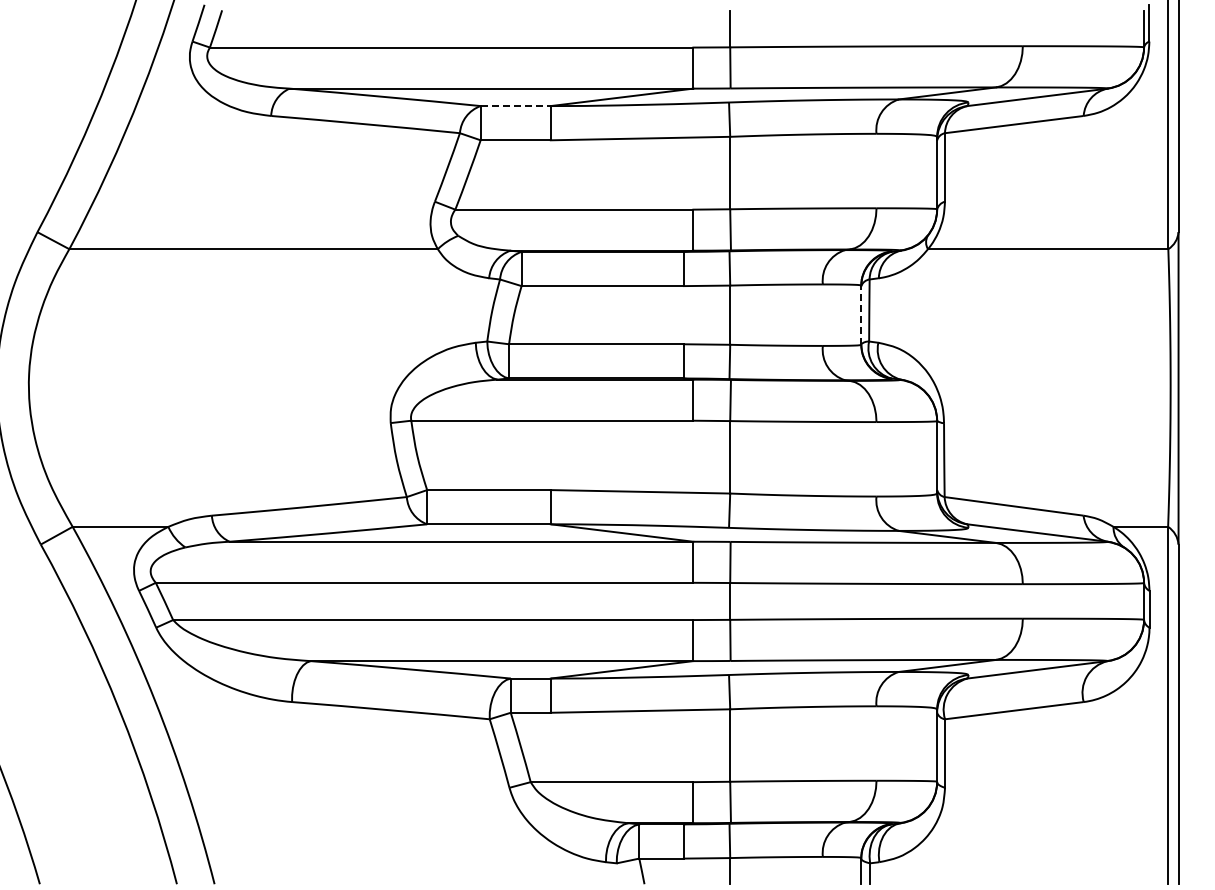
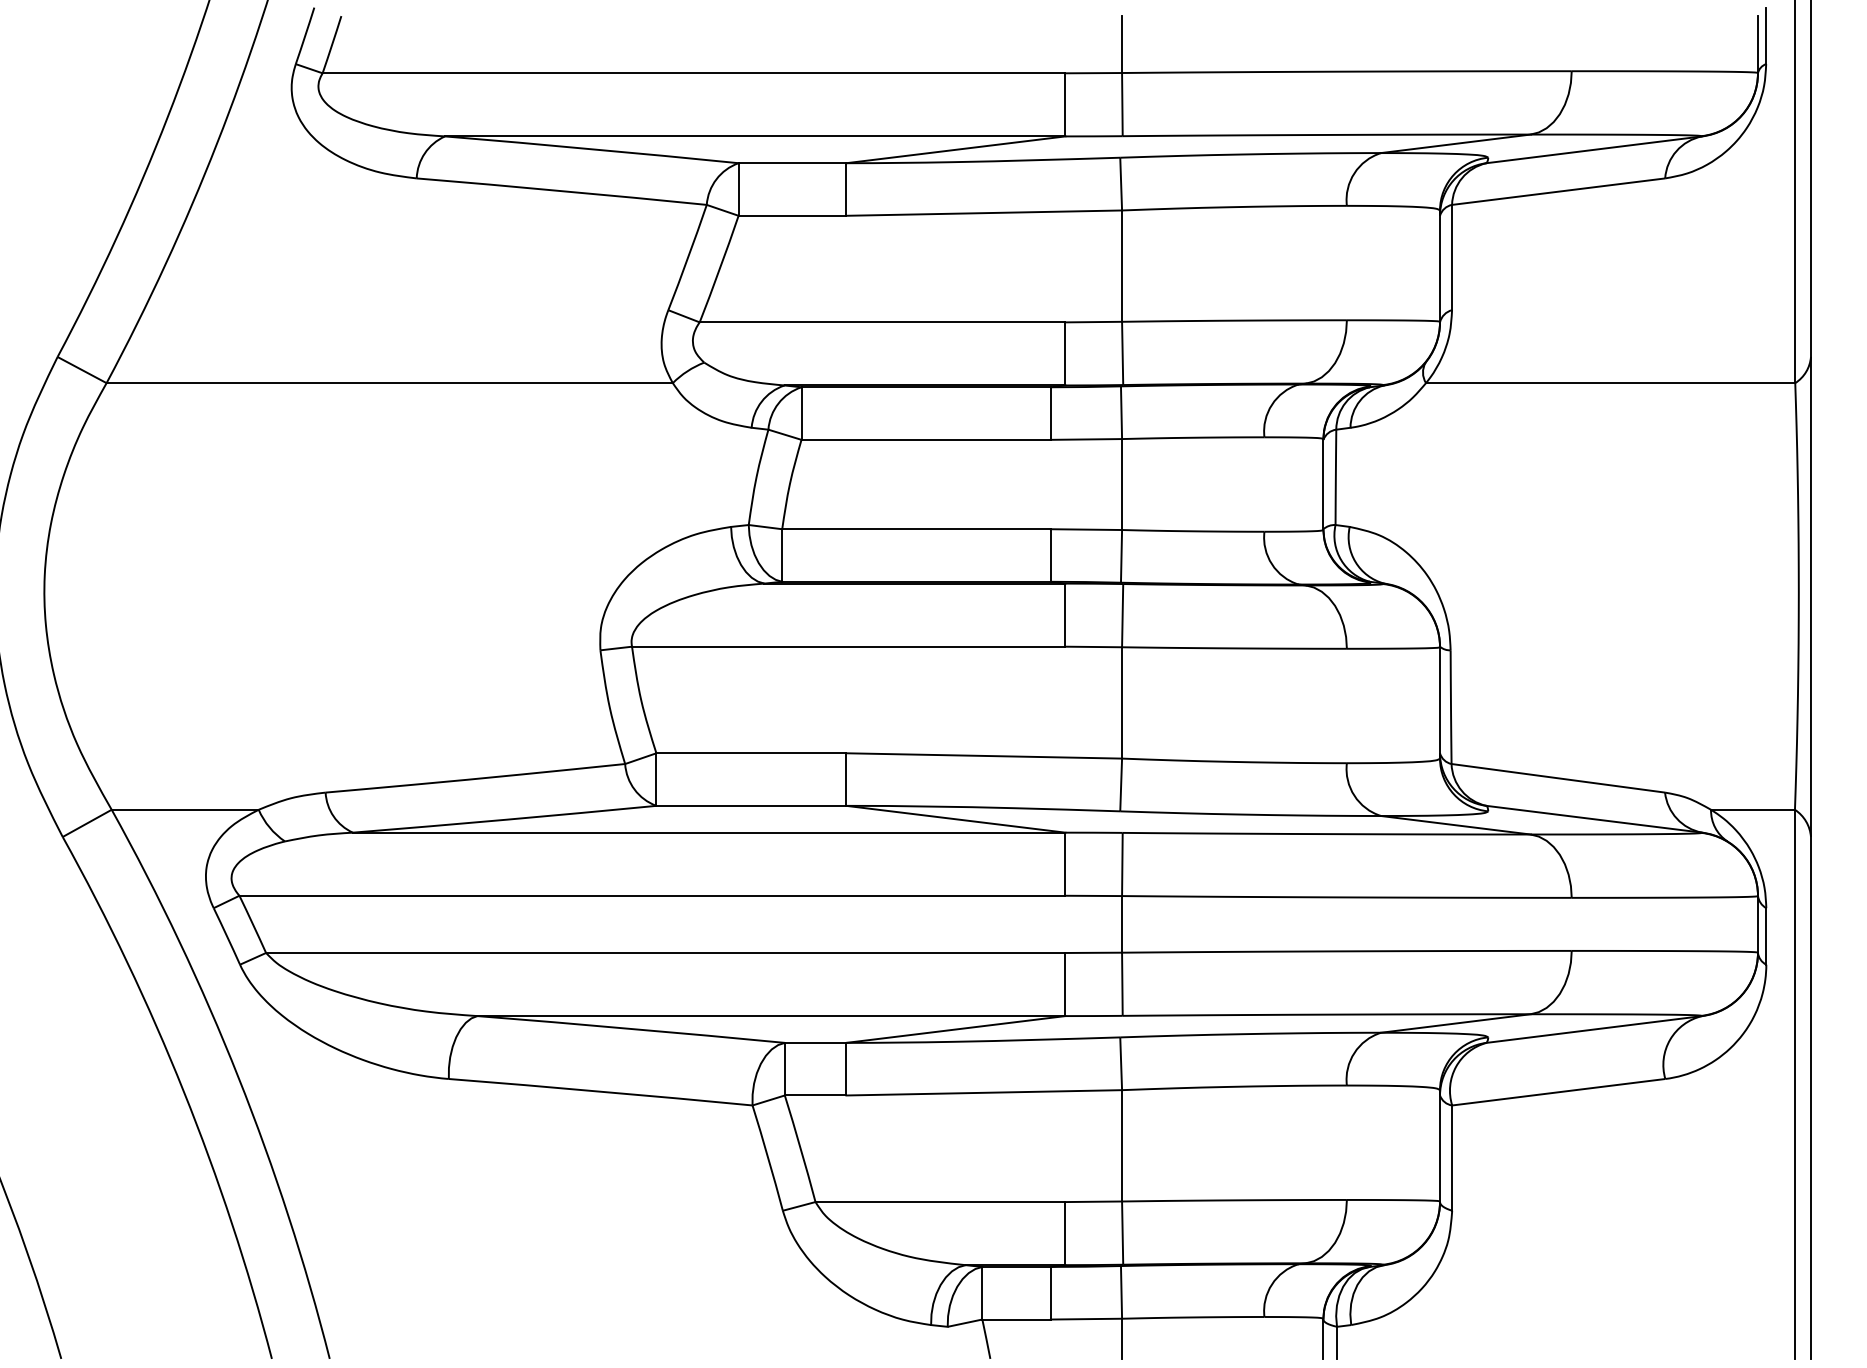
line: (516, 106) -> (793, 163), dashed -> solid
line: (861, 315) -> (1323, 485), dashed -> solid

